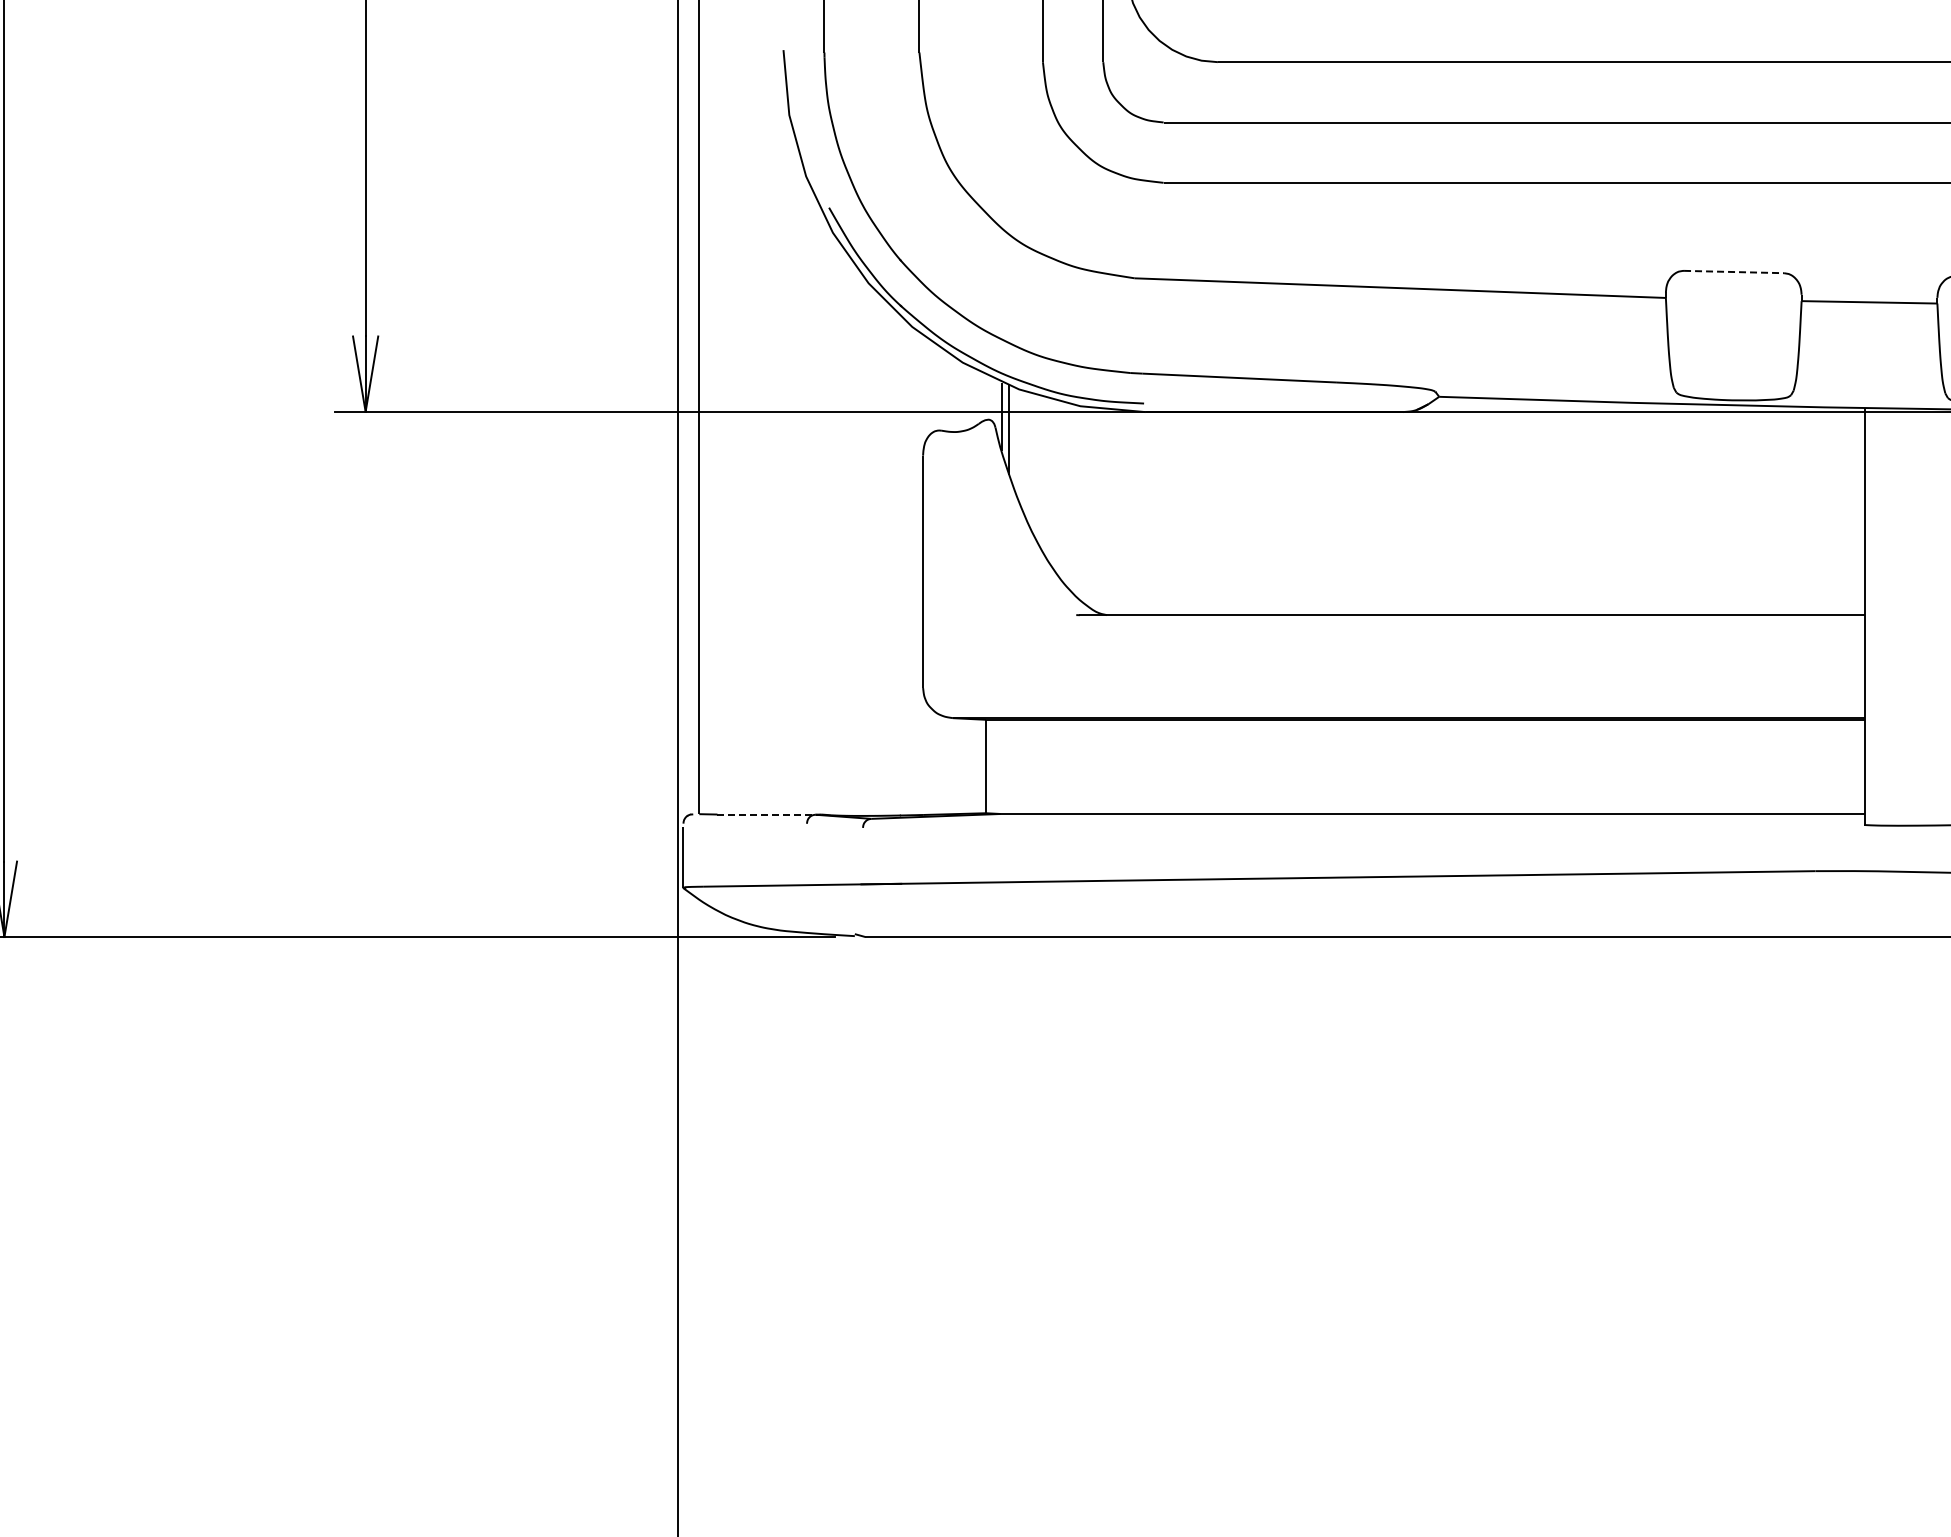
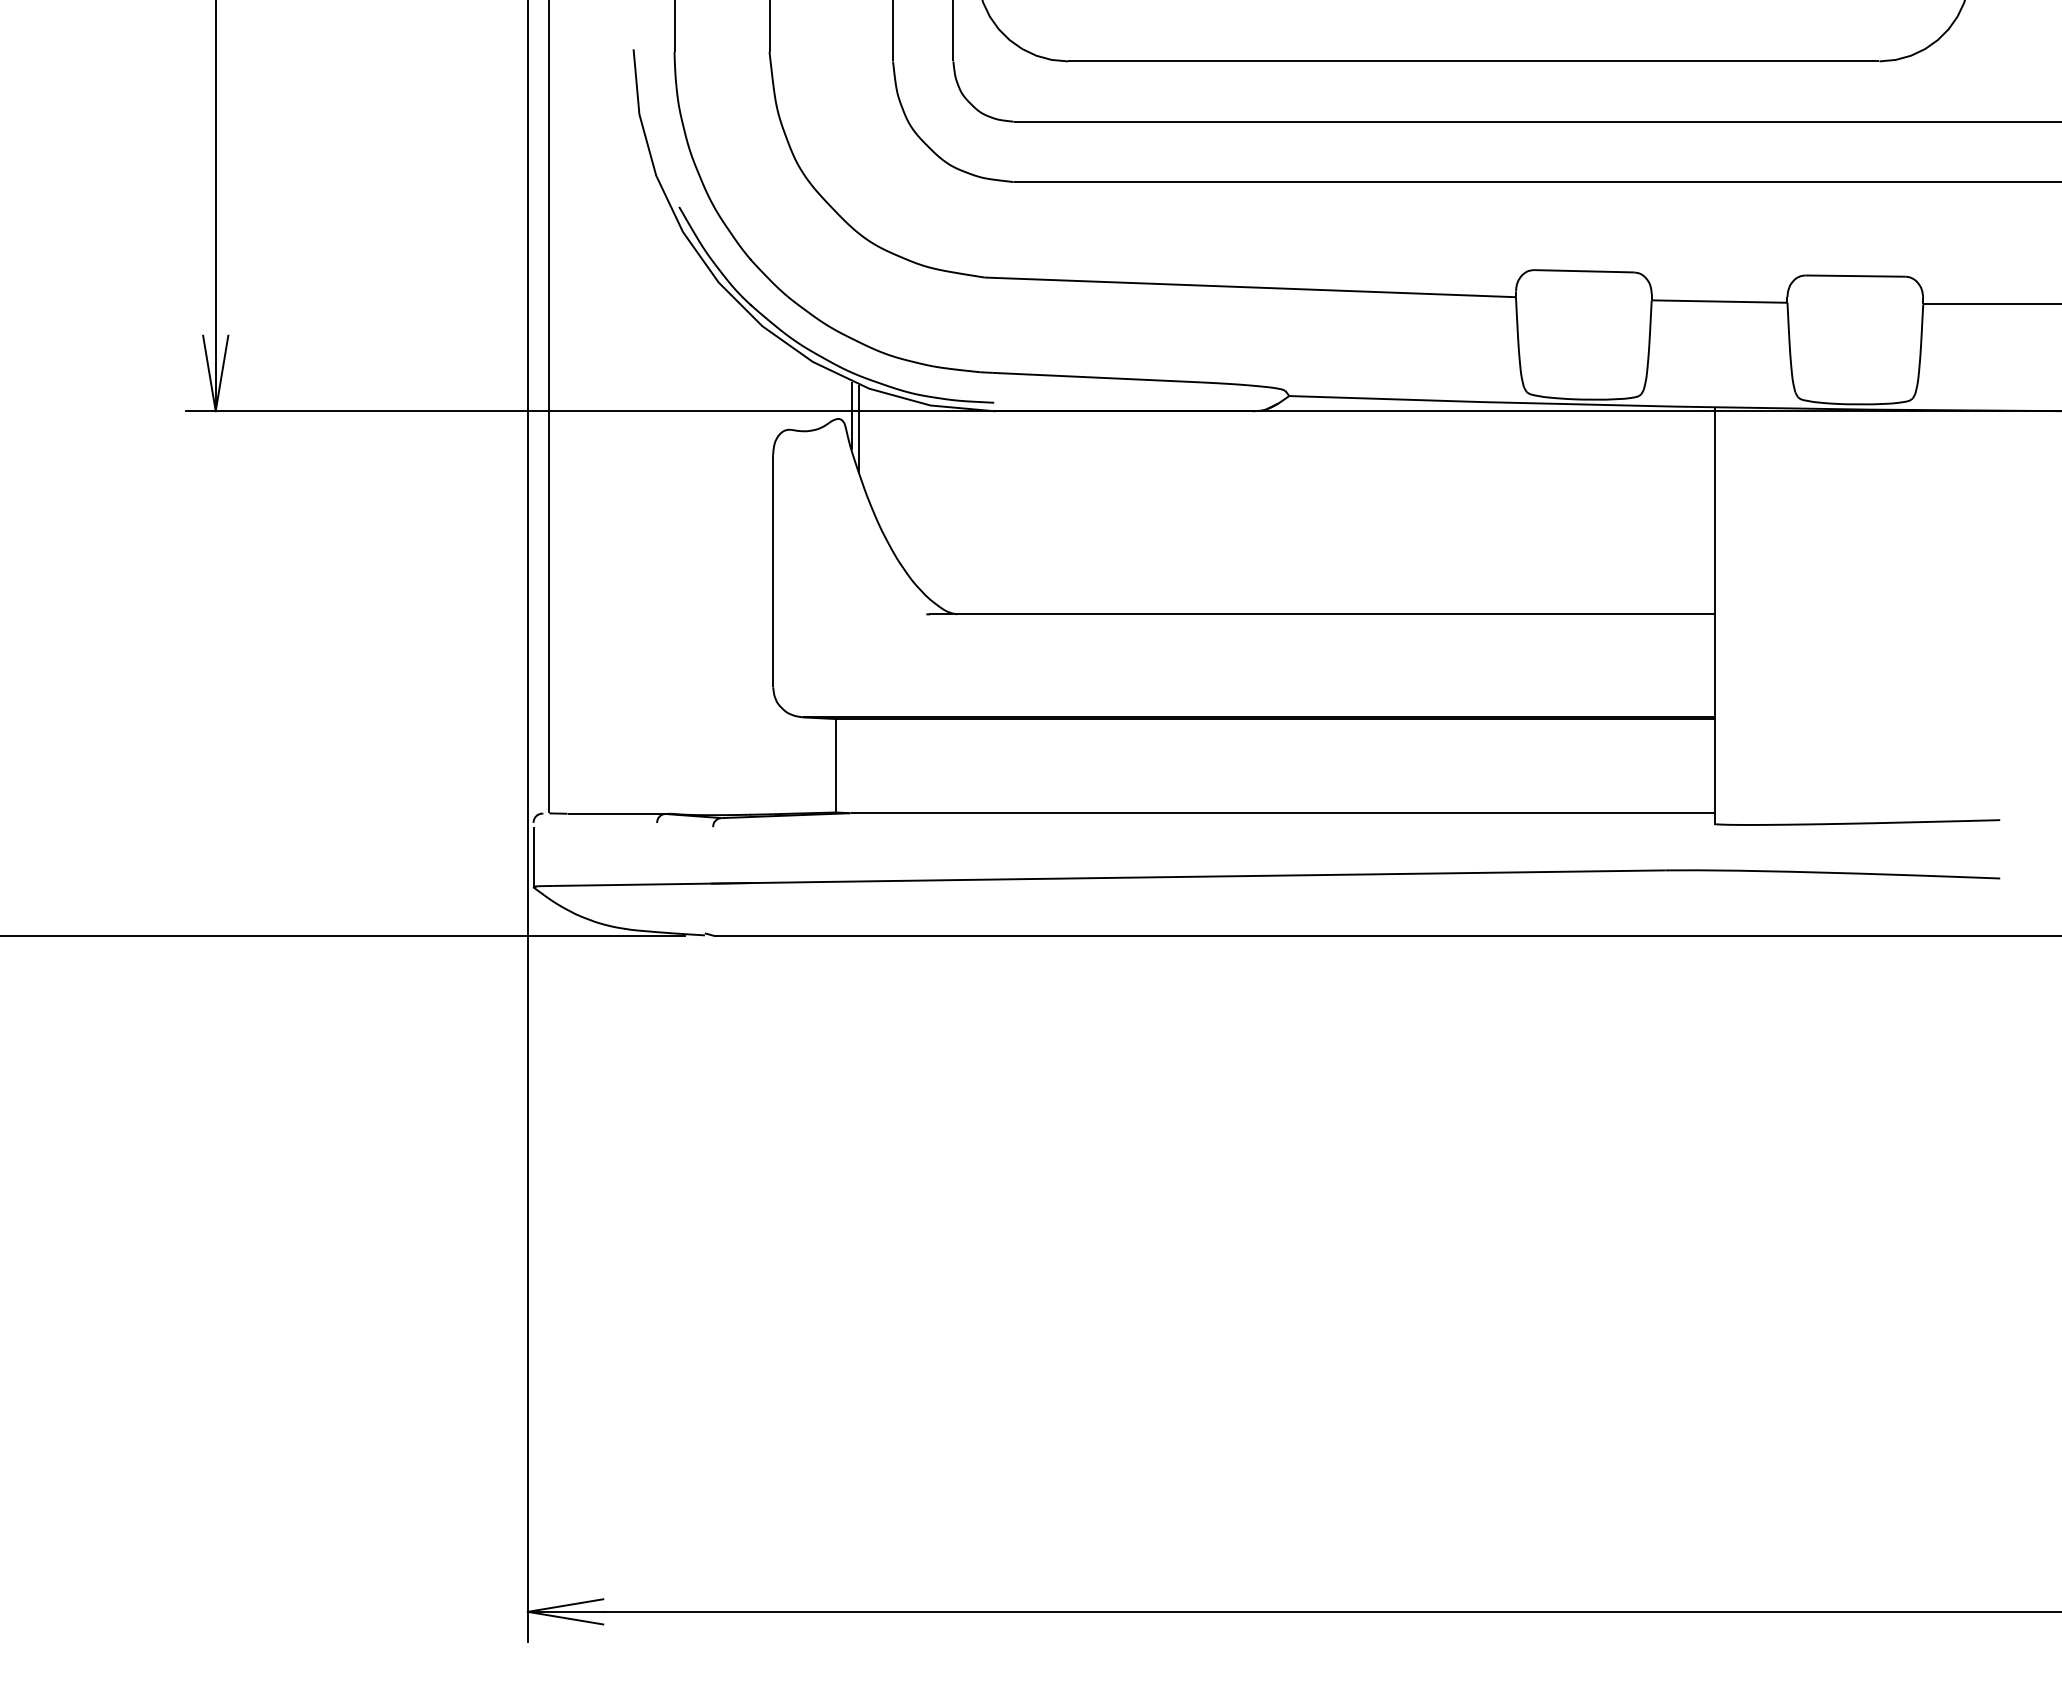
line: (1734, 272) -> (1584, 271), dashed -> solid
line: (769, 814) -> (619, 813), dashed -> solid

